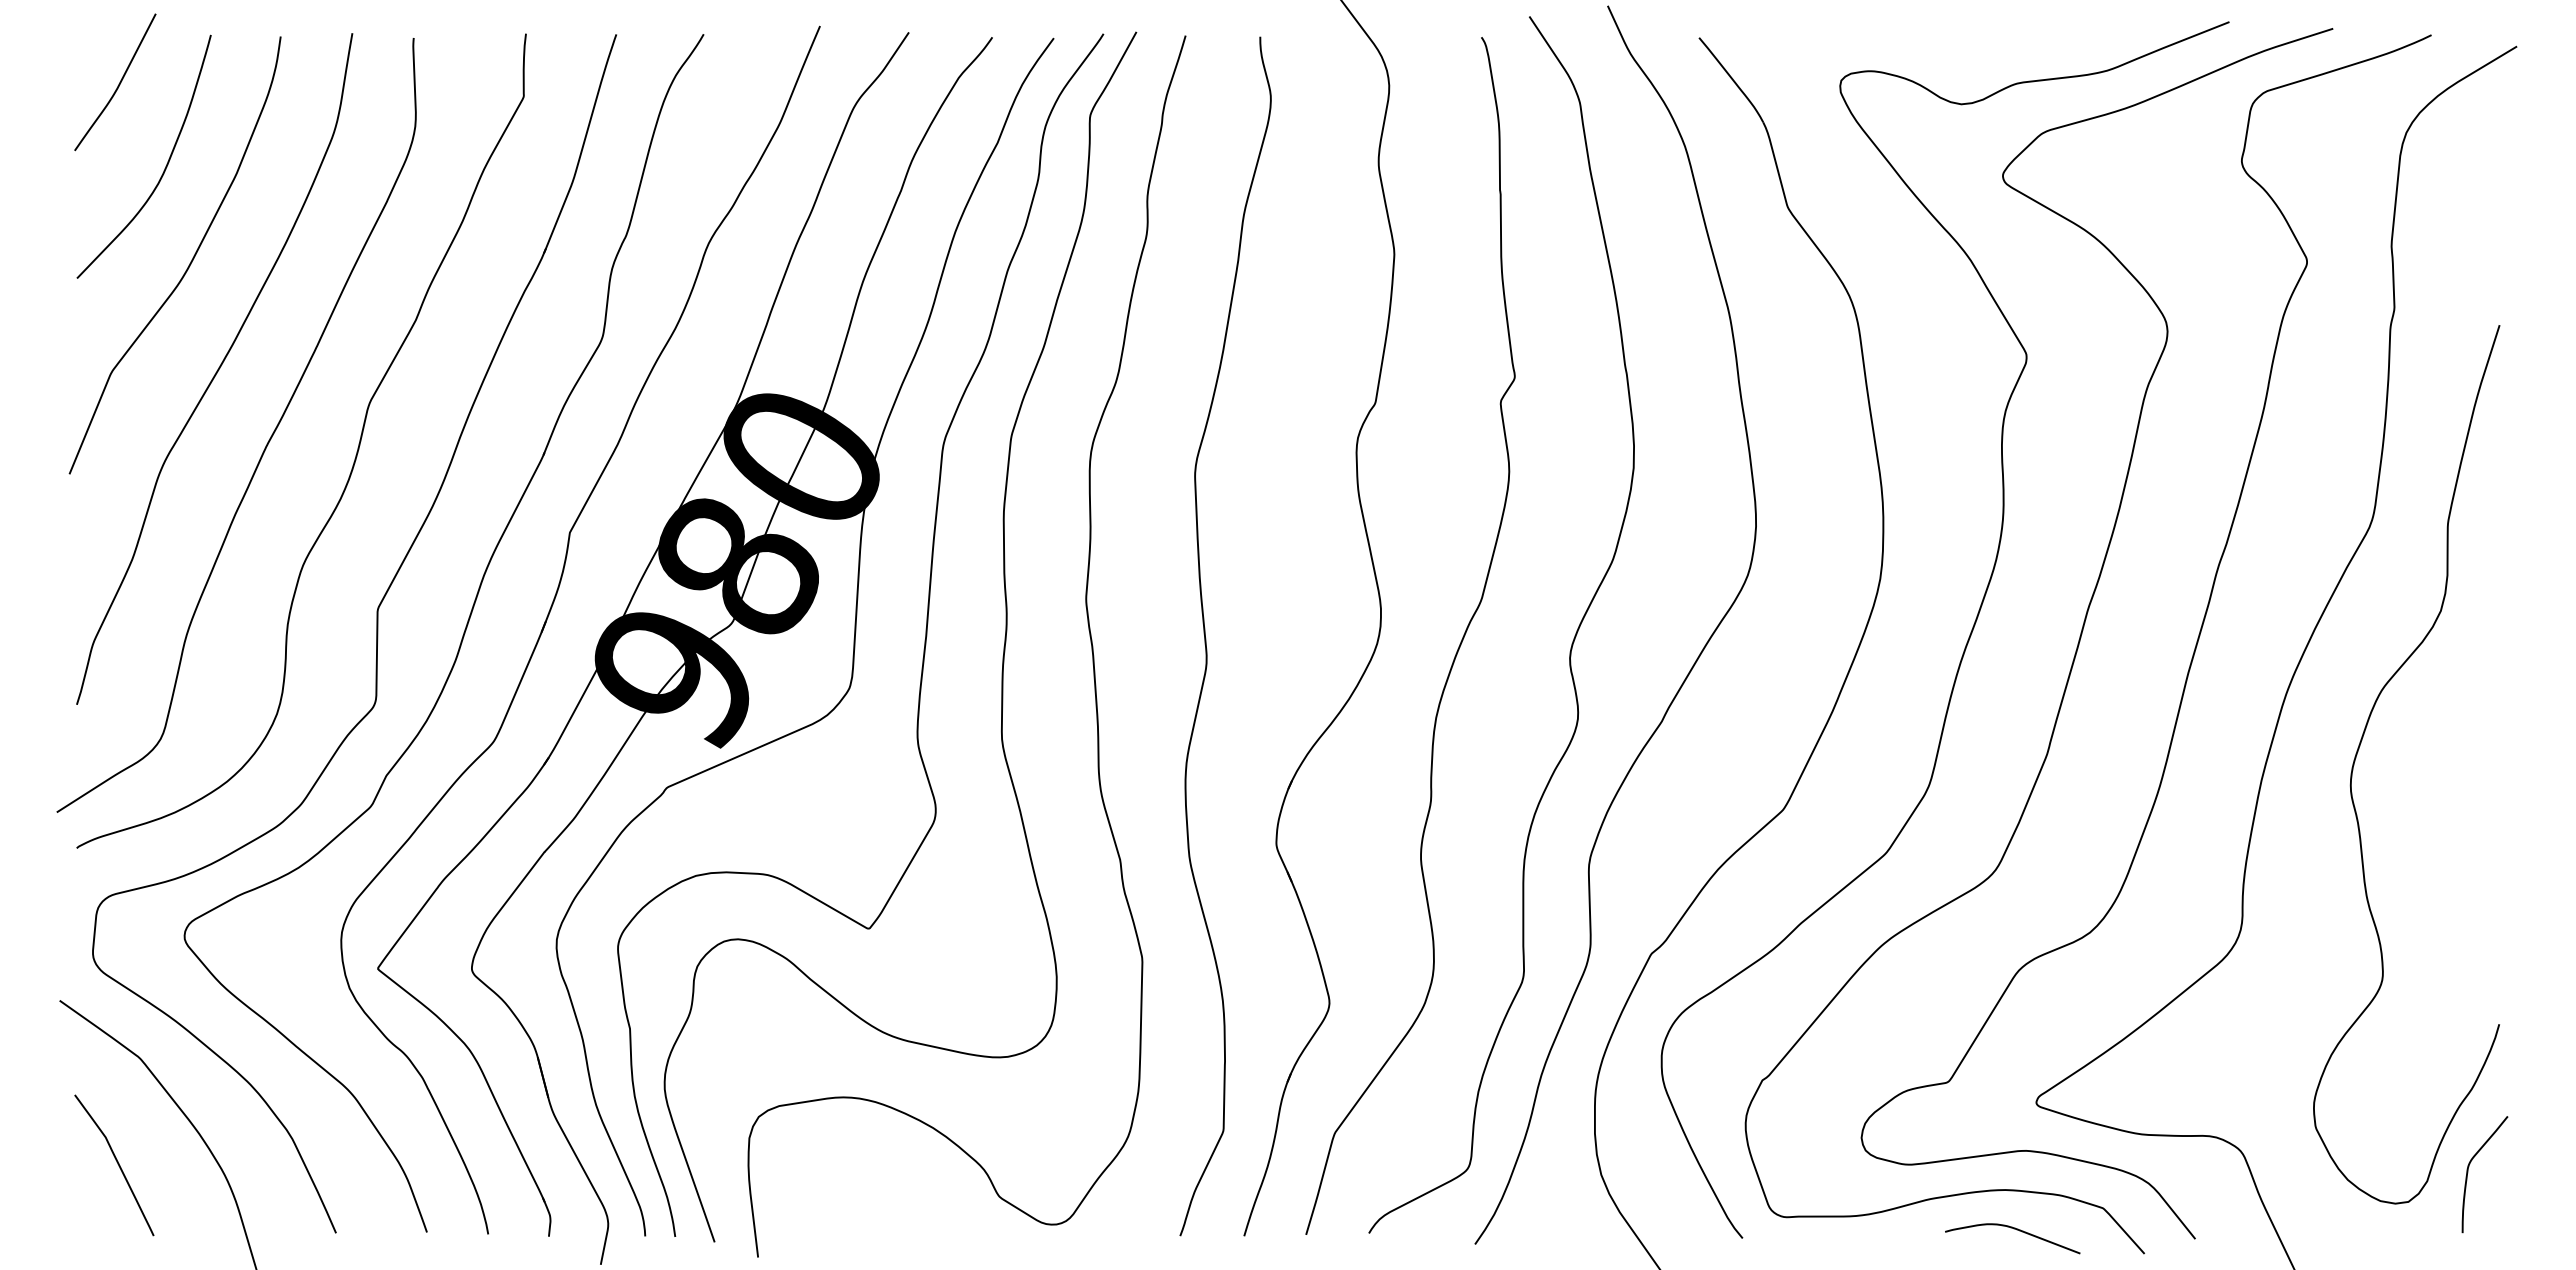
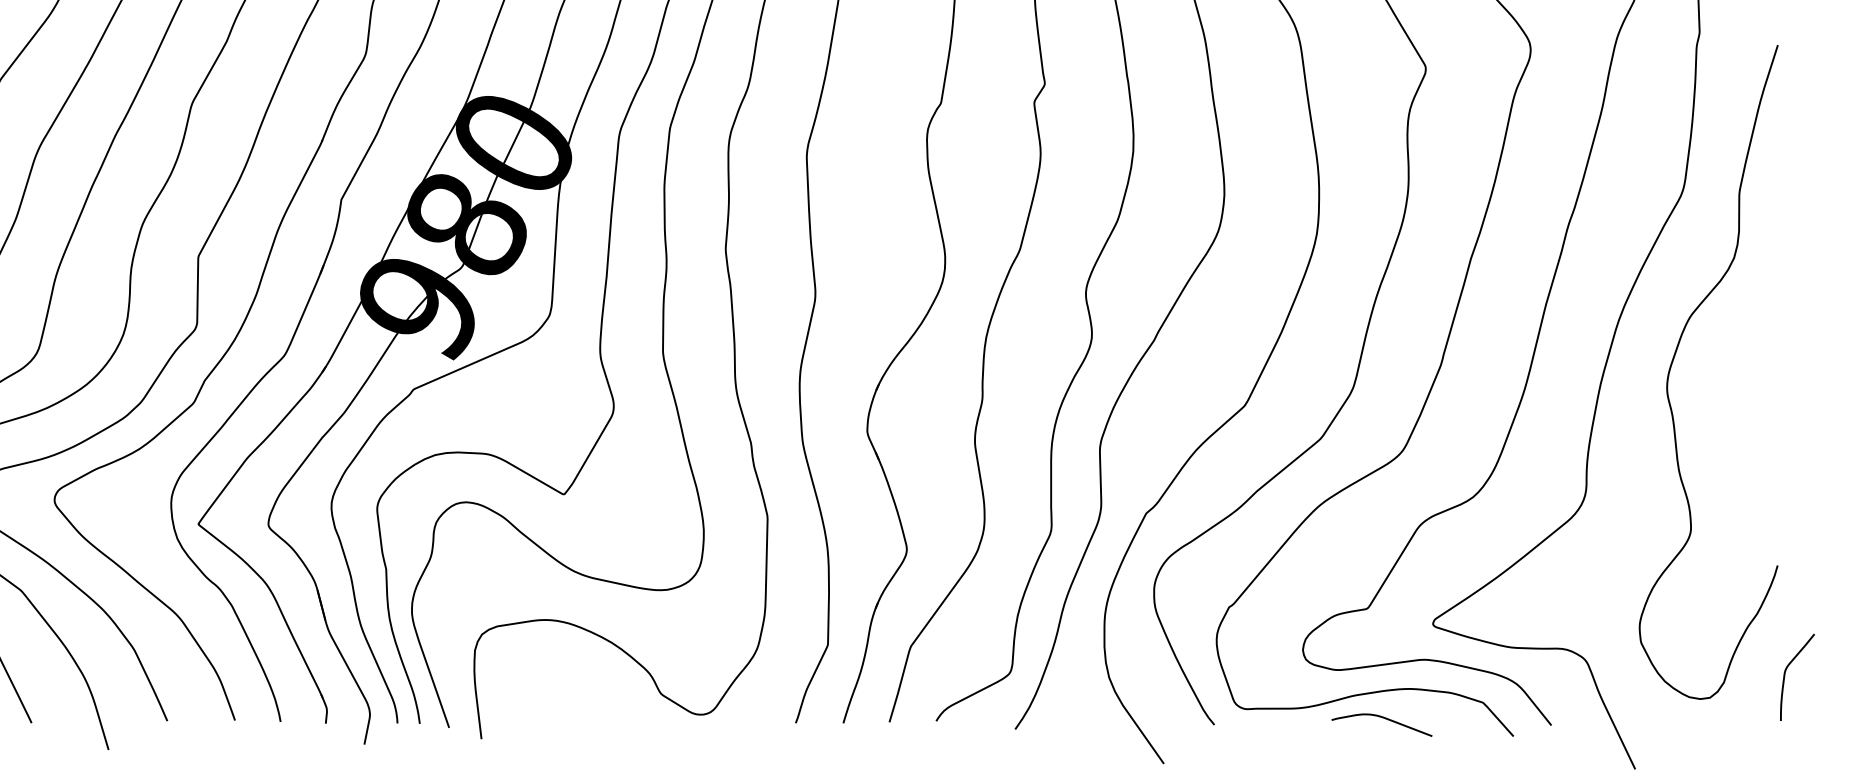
curve: (2468, 1173) -> (1785, 676), moved
curve: (2016, 1230) -> (1384, 719), moved

